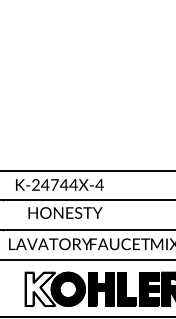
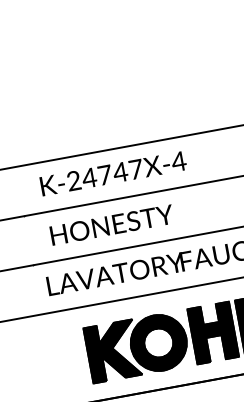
text: (73, 184) -> (135, 168), K-24744X-4 -> K-24747X-4
text: (65, 212) -> (111, 224), moved
fill: (40, 289) -> (113, 351), added

